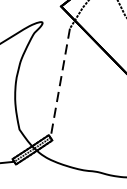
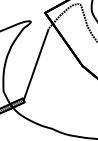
line: (60, 82) -> (36, 64), dashed -> solid

